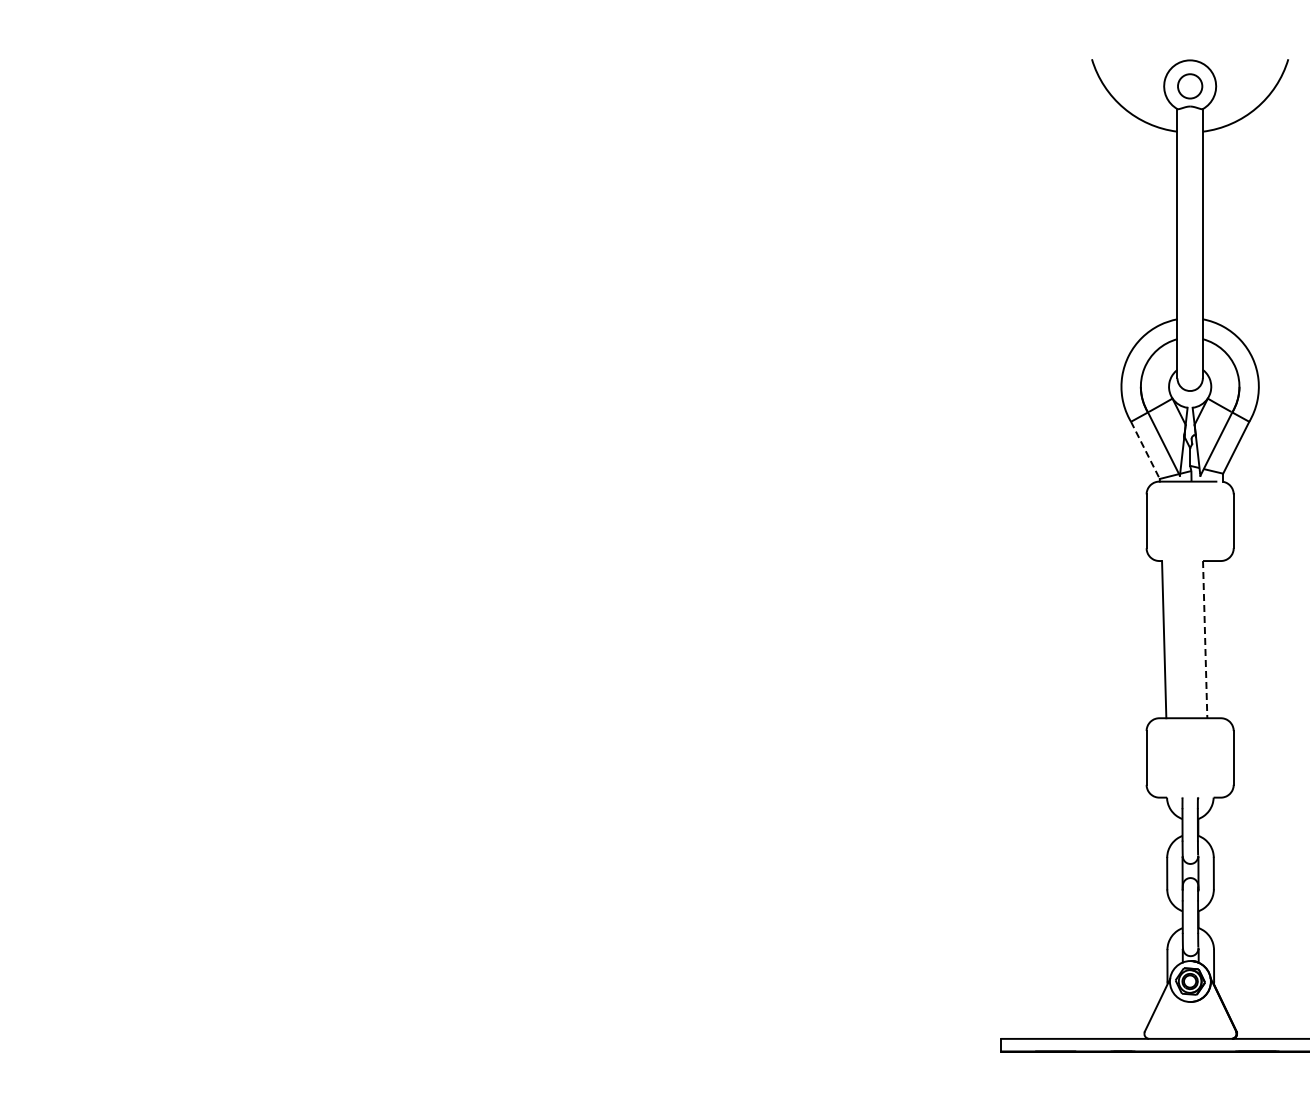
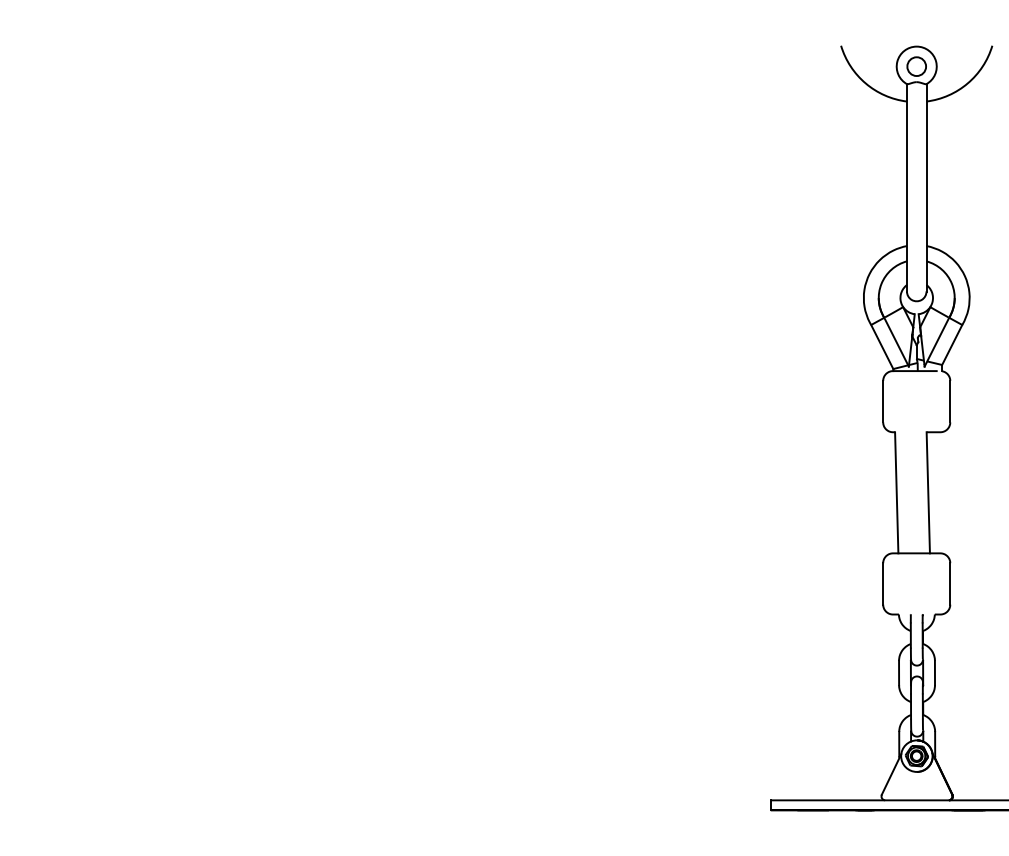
line: (1145, 450) -> (882, 347), dashed -> solid
line: (1205, 639) -> (928, 492), dashed -> solid

